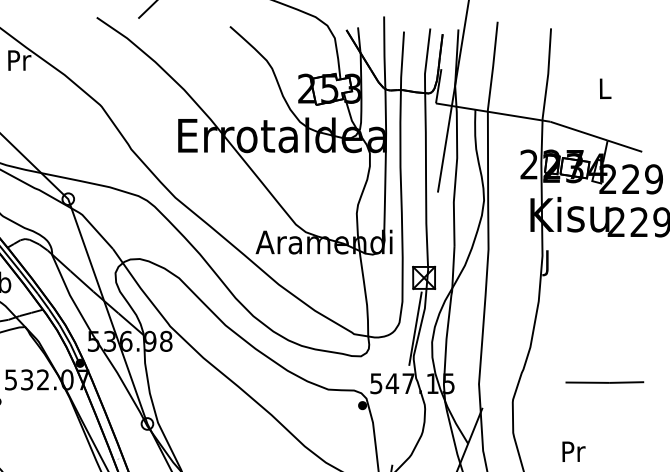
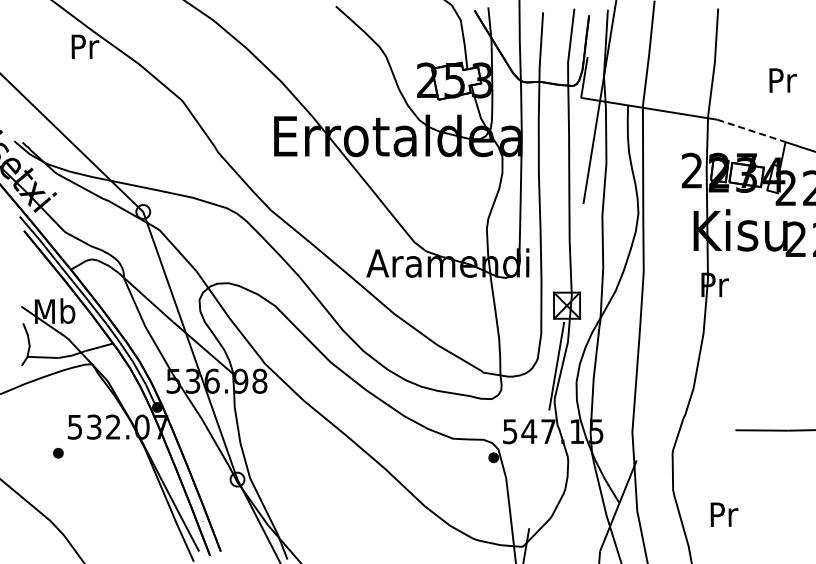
text: (605, 88) -> (782, 80), L -> Pr
line: (579, 130) -> (751, 130), solid -> dashed
text: (547, 262) -> (714, 287), J -> Pr
text: (573, 451) -> (724, 514), moved

